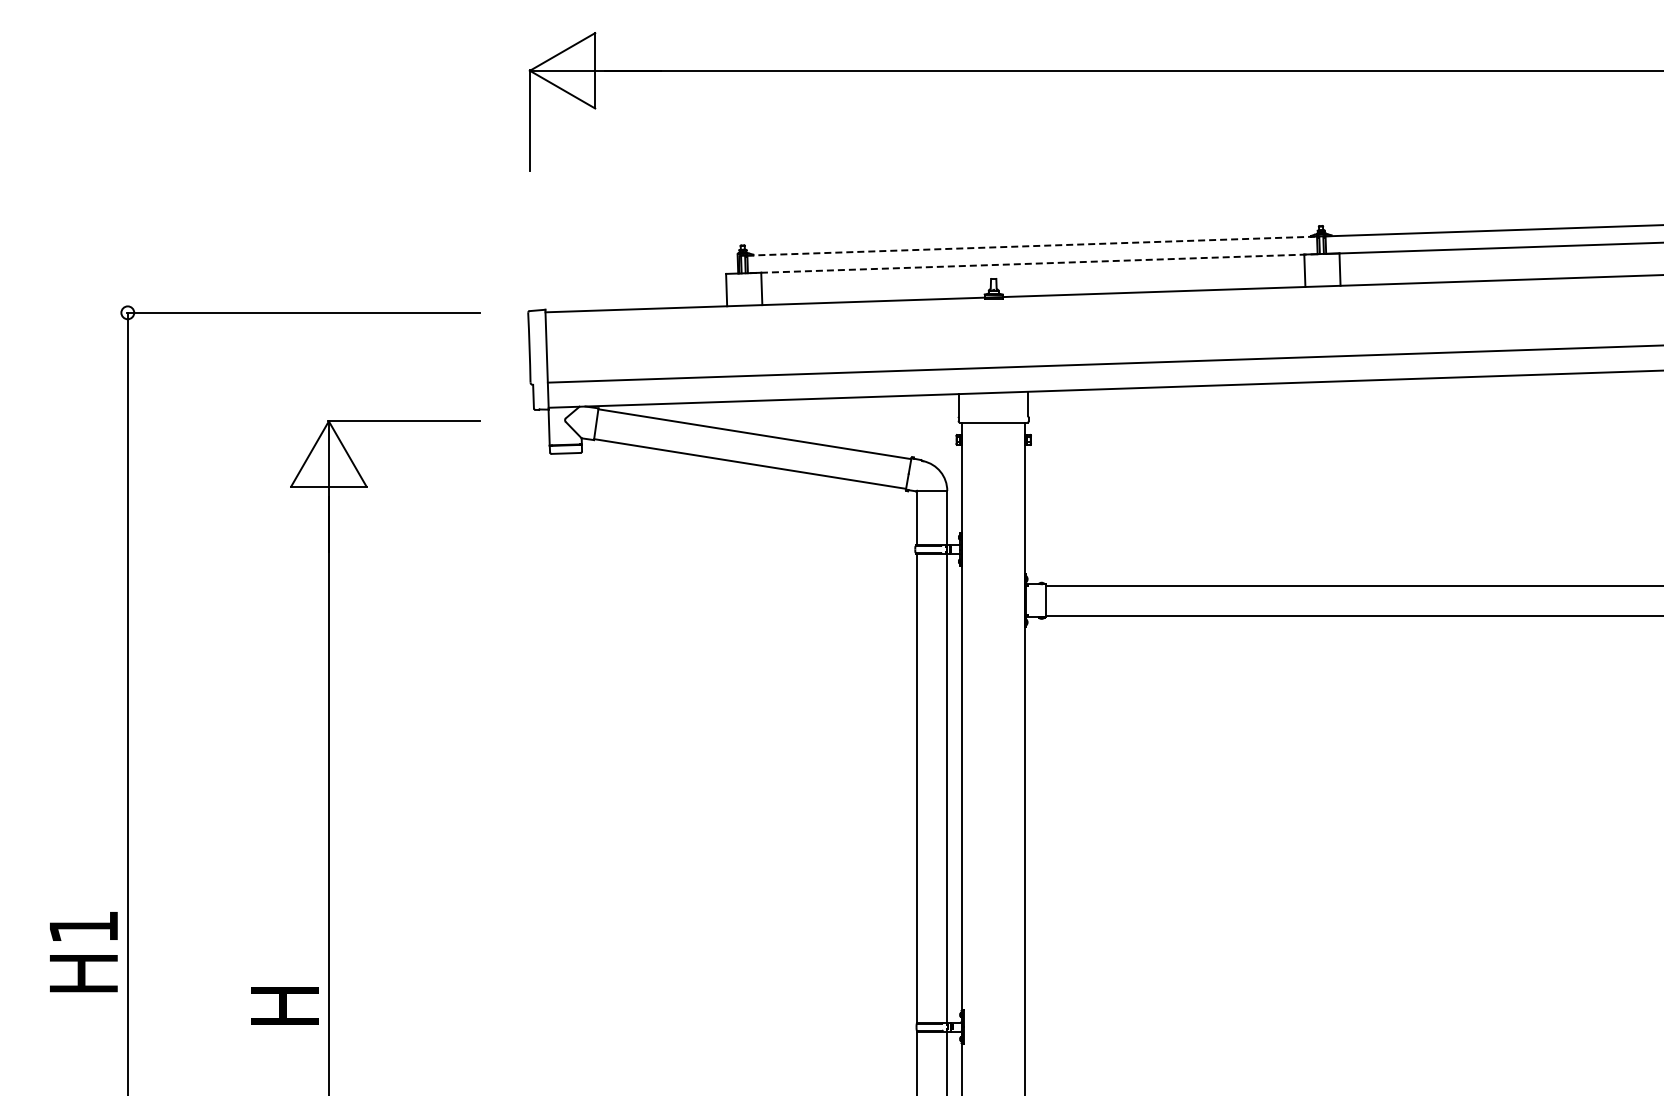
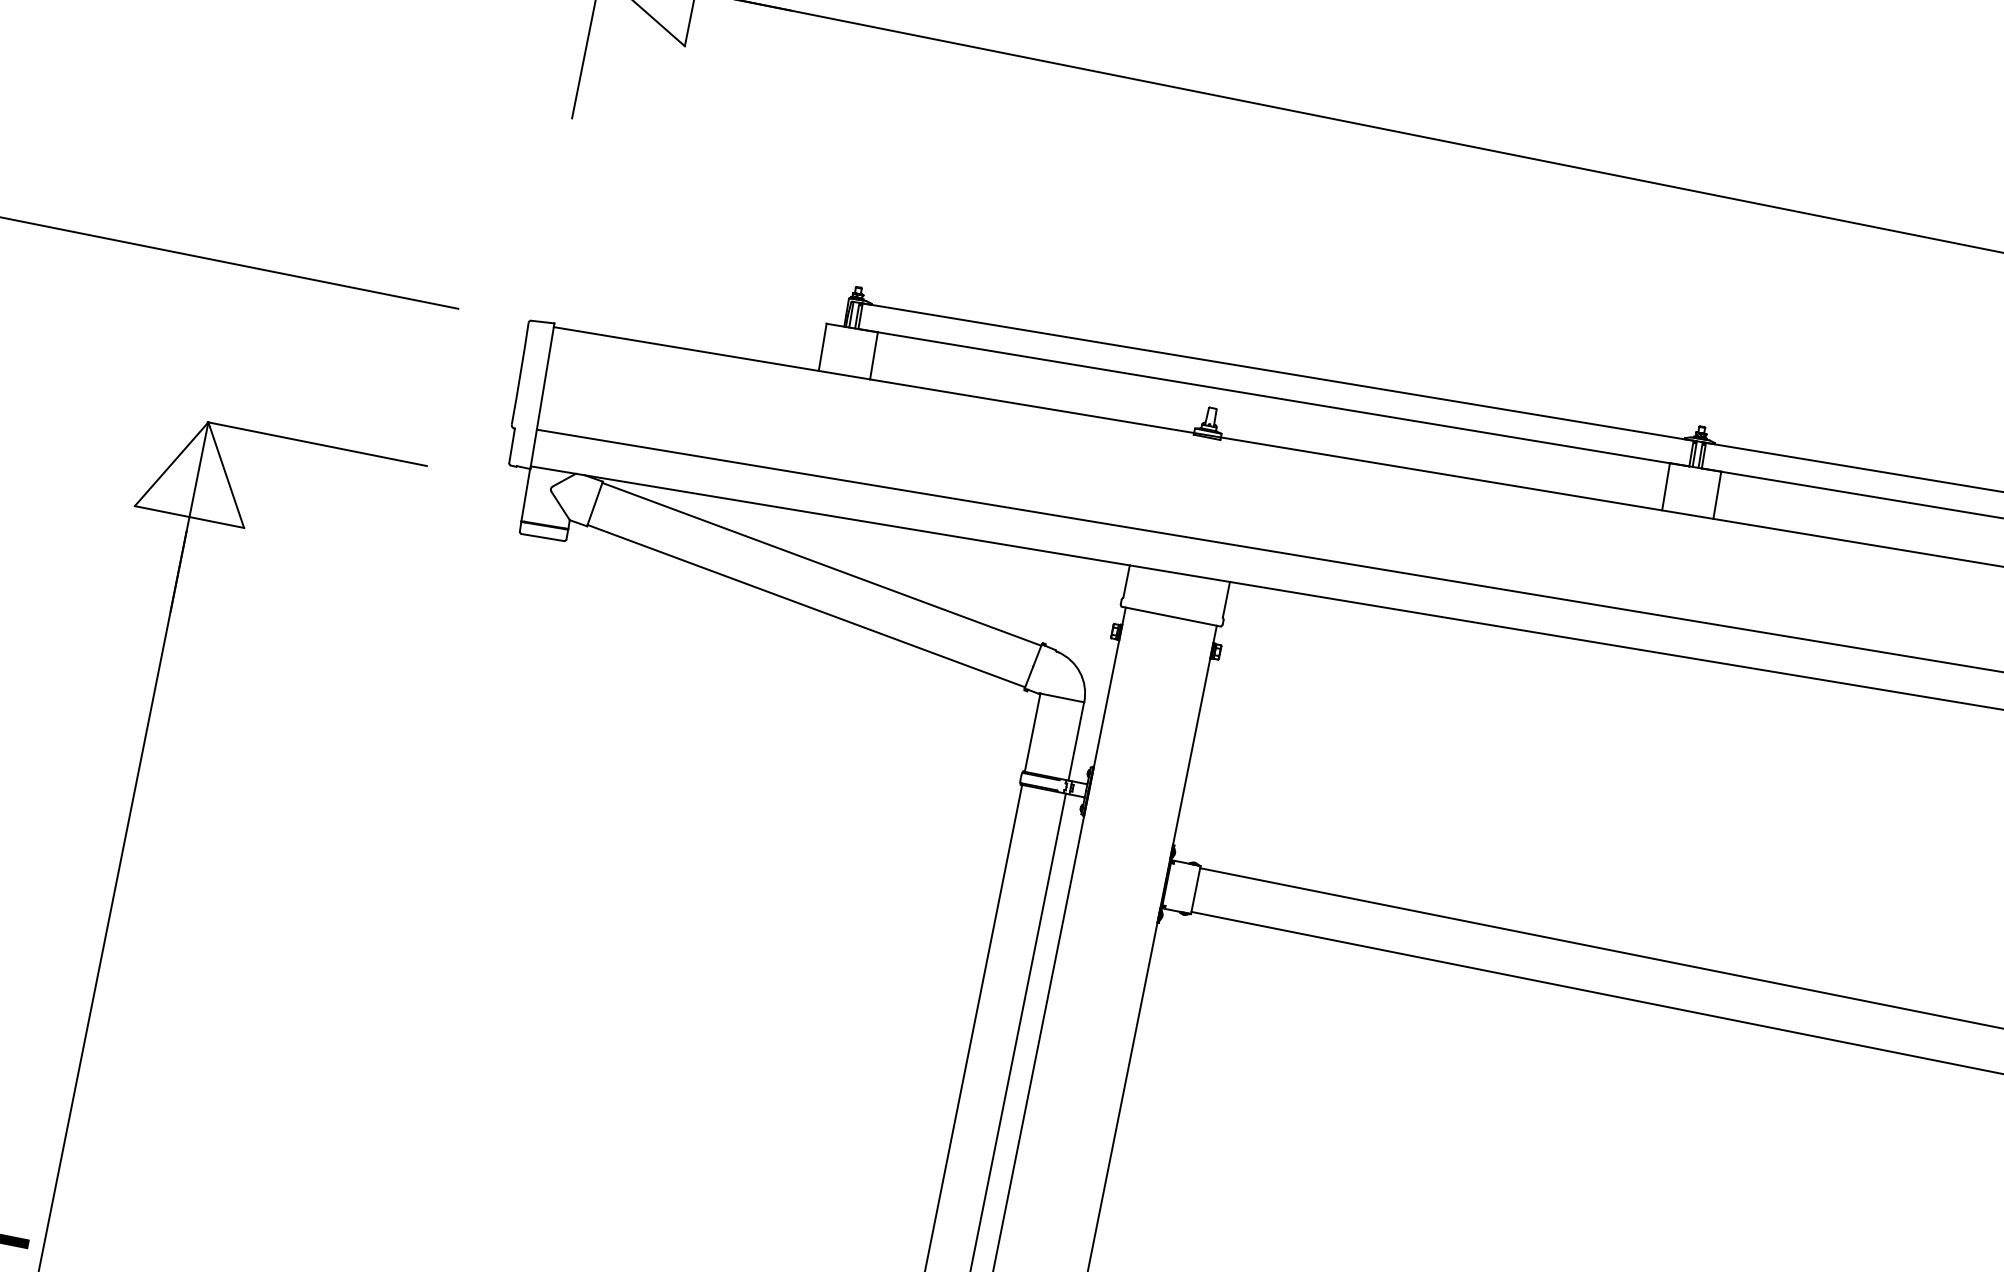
line: (1032, 246) -> (1278, 372), dashed -> solid
line: (1032, 263) -> (1273, 397), dashed -> solid

